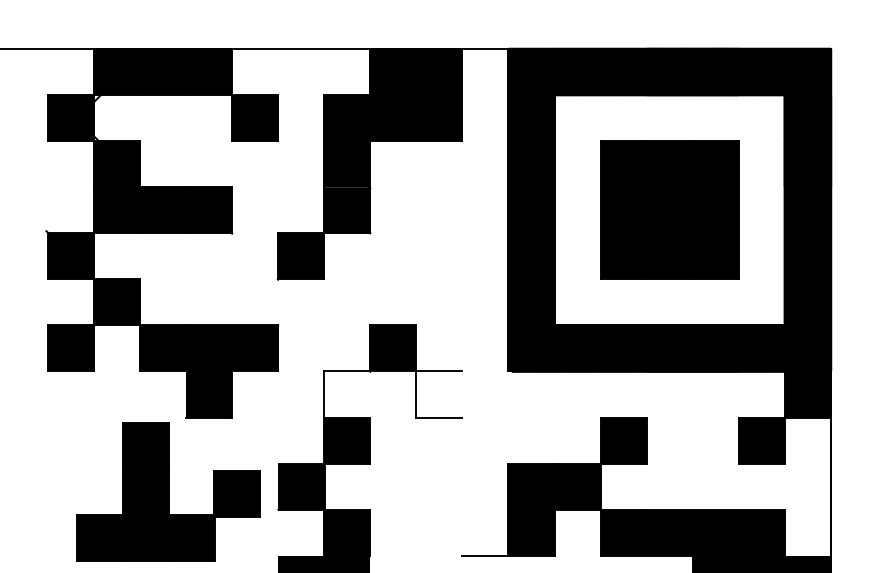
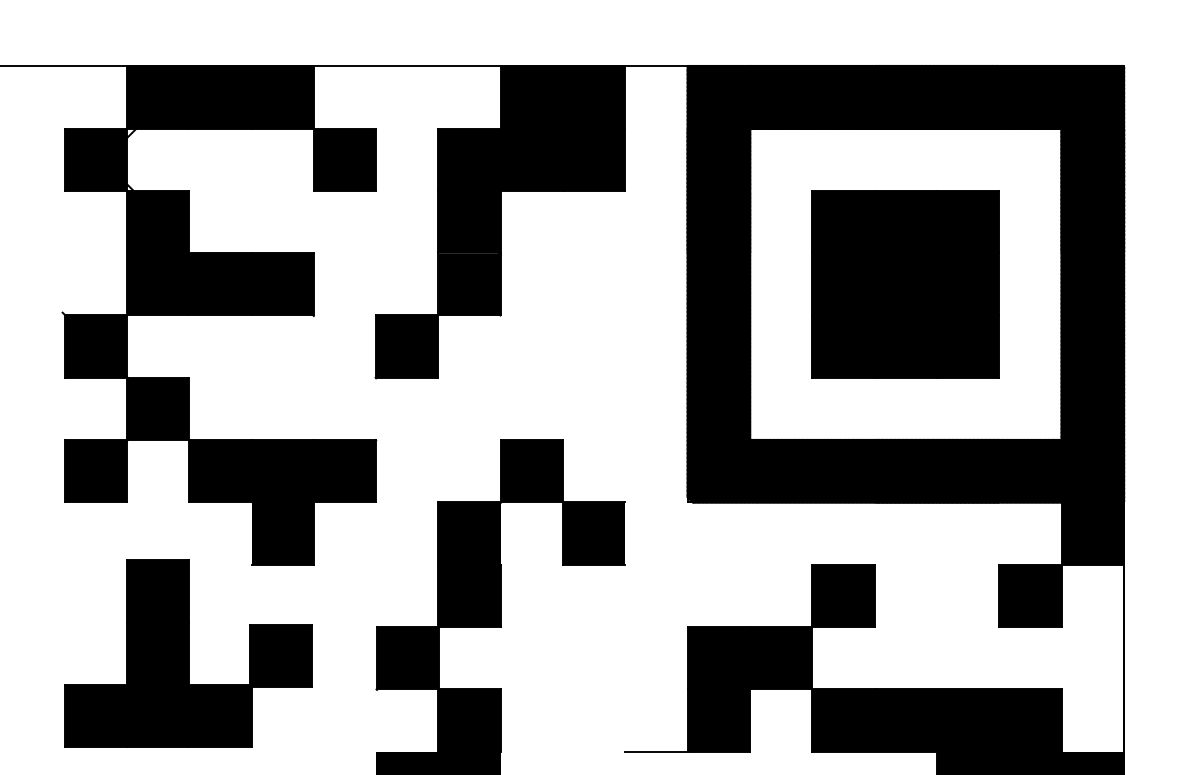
fill: (347, 394) -> (469, 533), added
fill: (439, 394) -> (594, 533), added
part: (168, 491) -> (188, 653), moved

